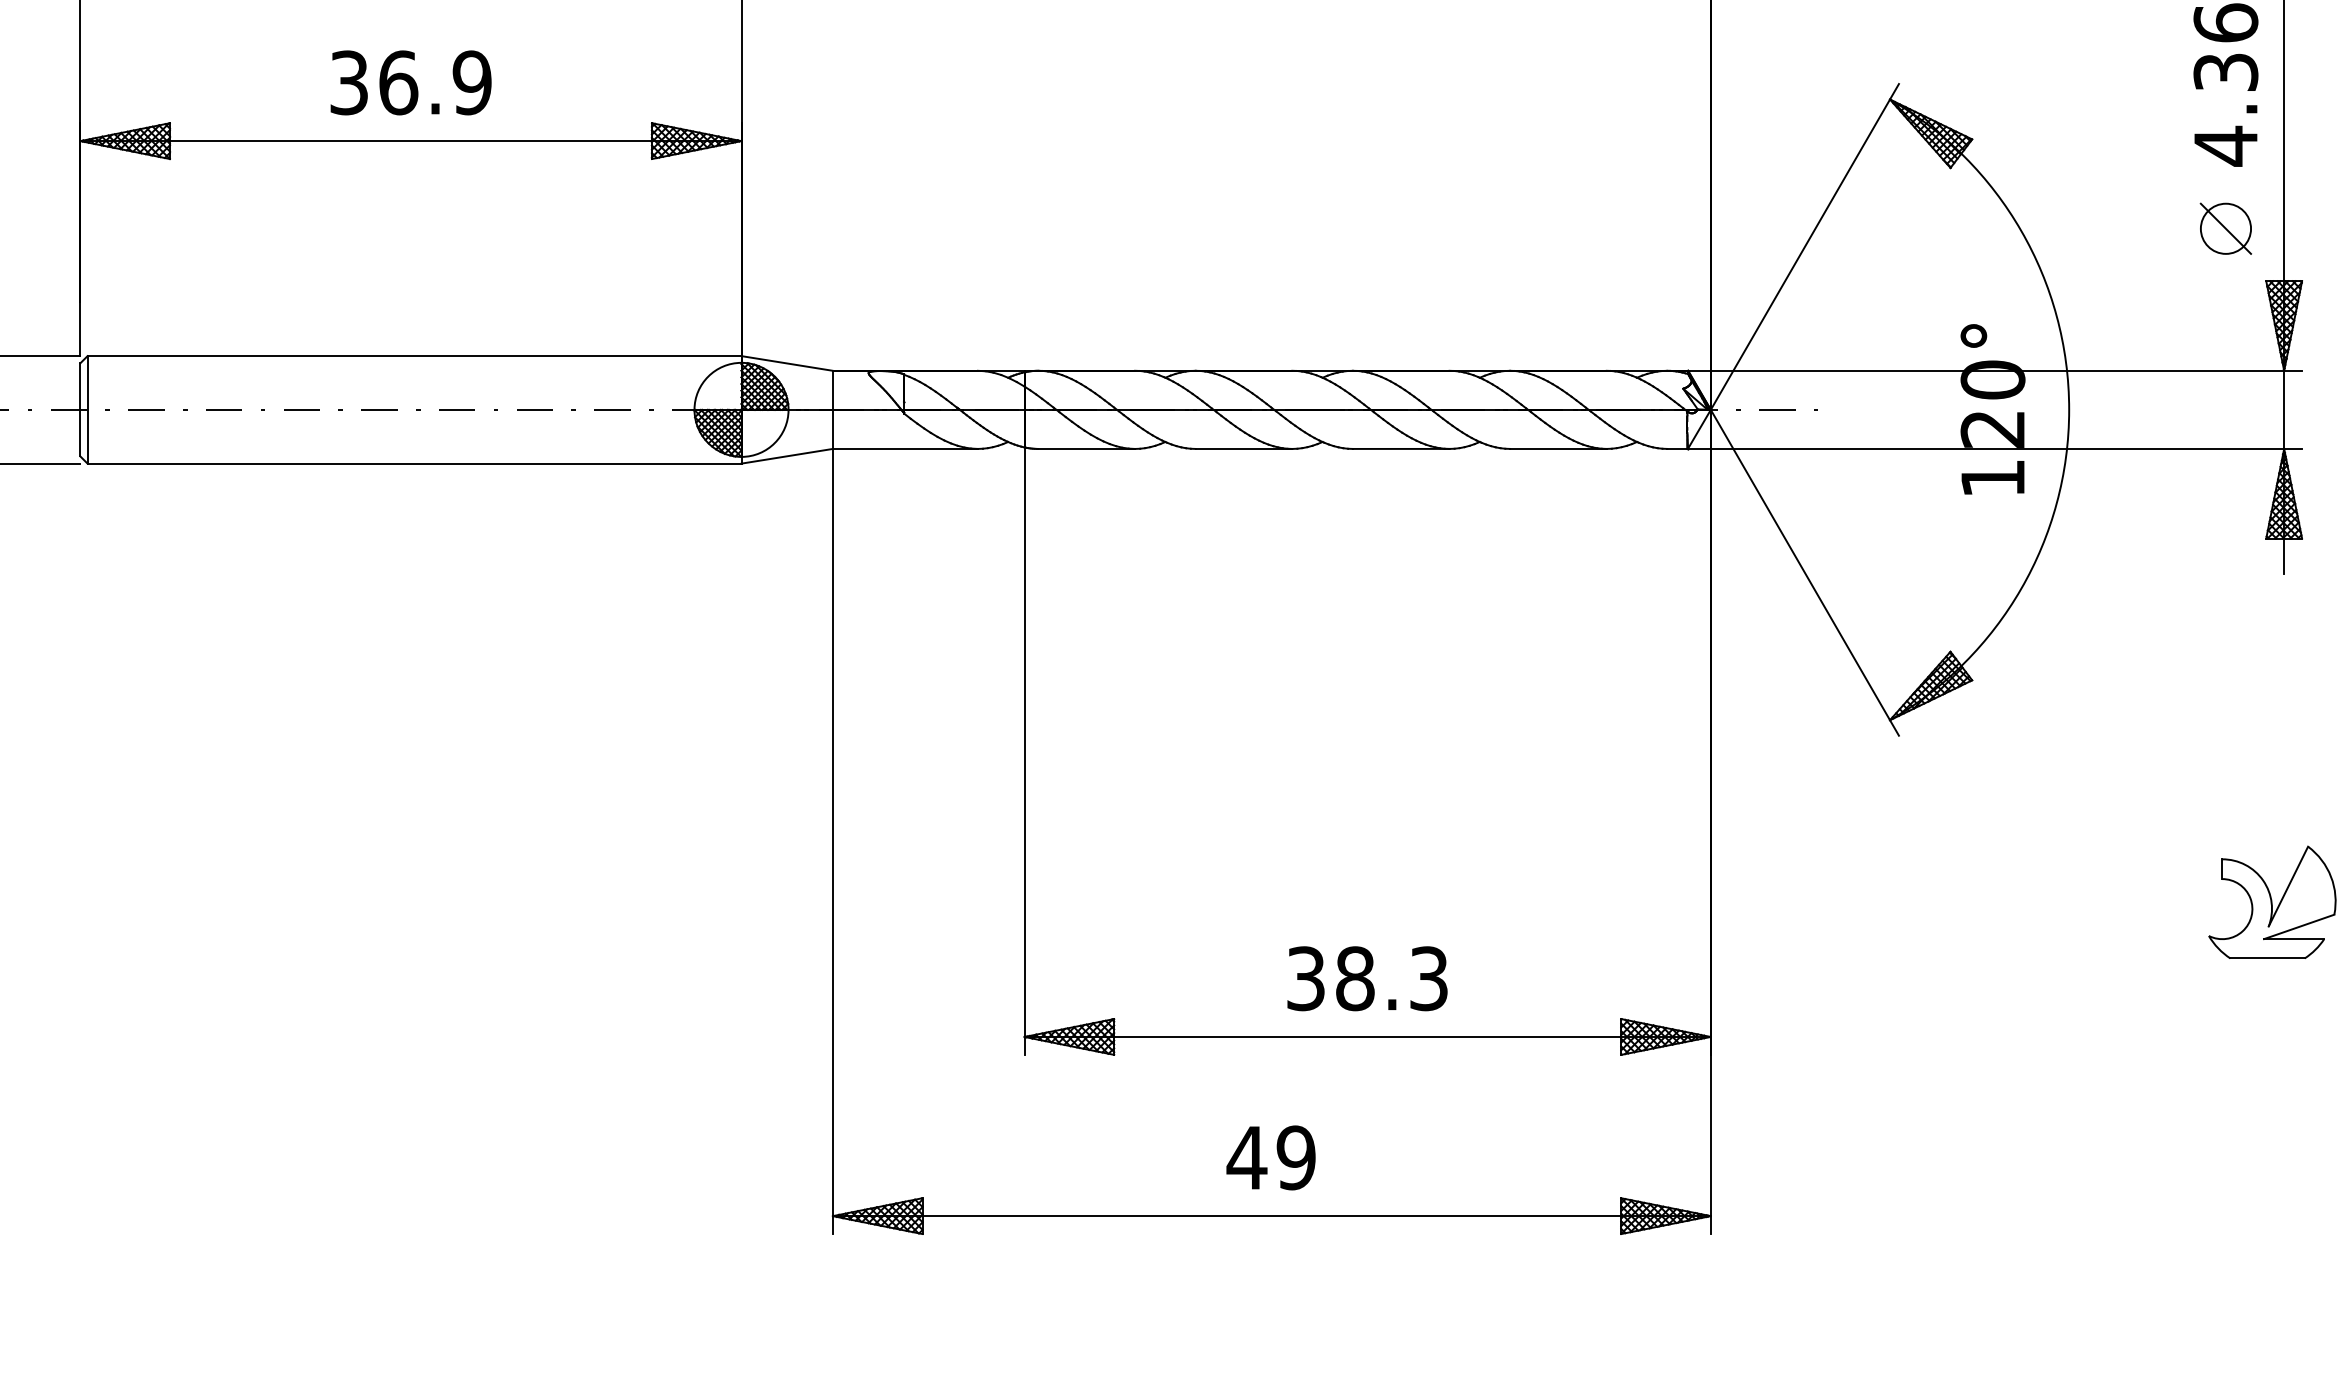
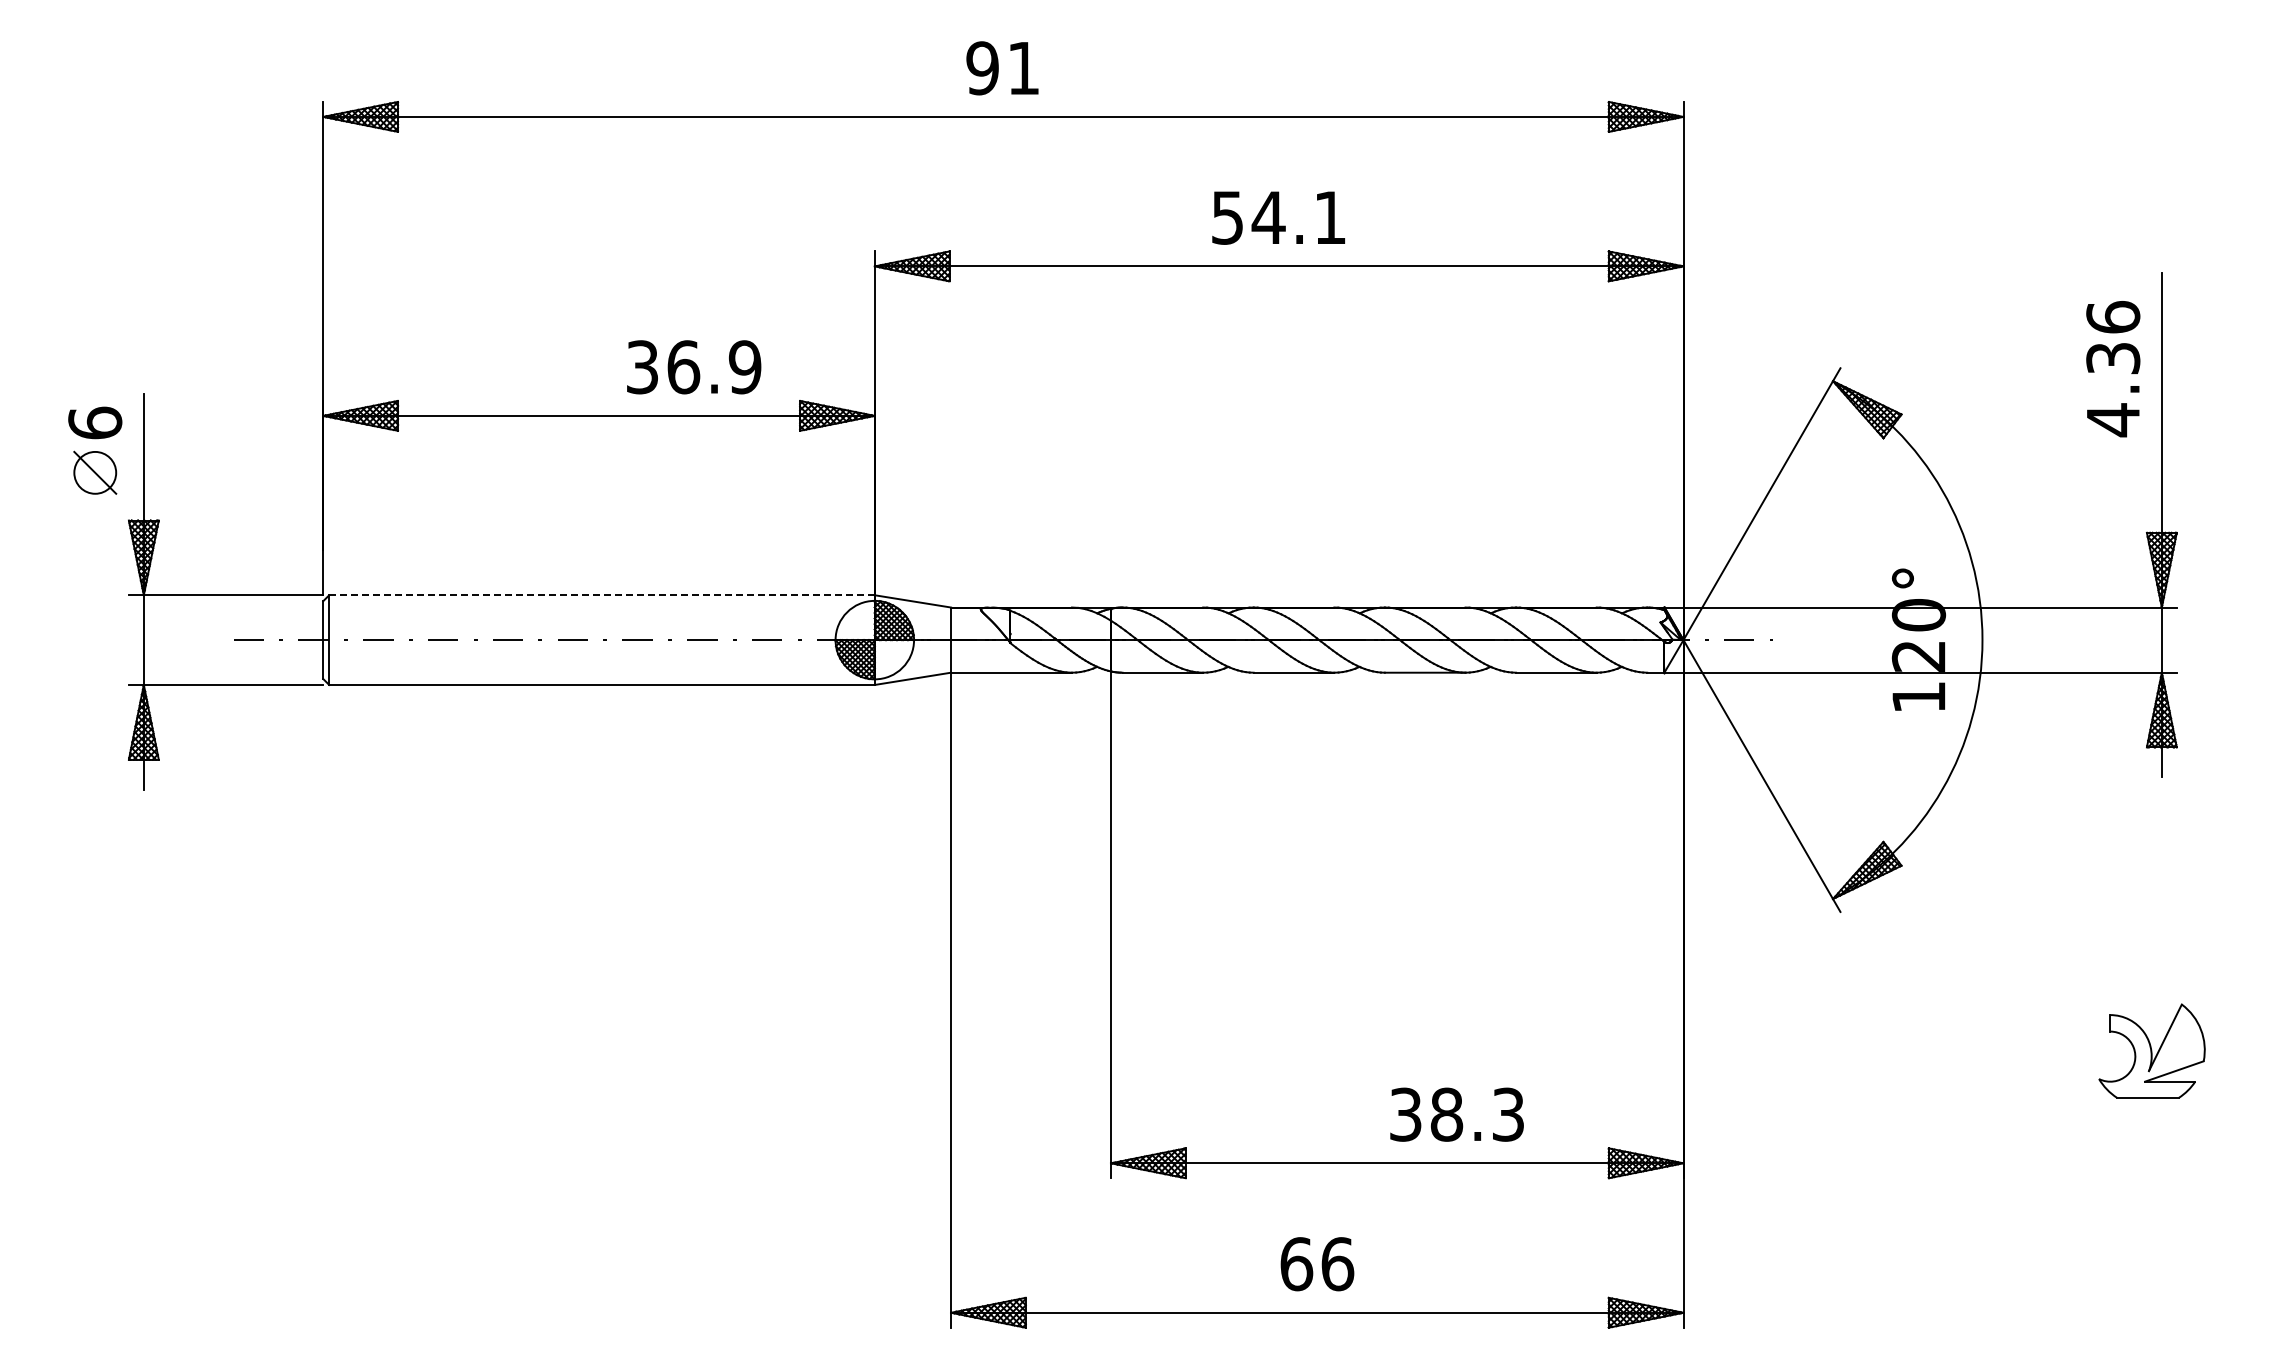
text: (411, 83) -> (694, 367), moved
part: (2226, 228) -> (2113, 488), removed
line: (415, 356) -> (602, 595), solid -> dashed
text: (1366, 978) -> (1456, 1114), moved
text: (1270, 1158) -> (1316, 1264), 49 -> 66

